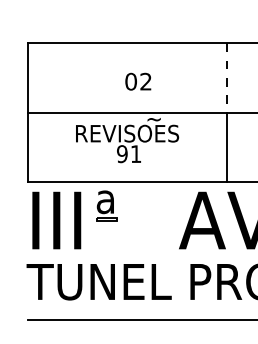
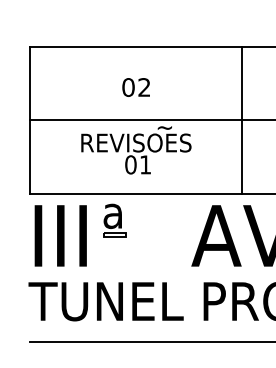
line: (226, 77) -> (242, 82), dashed -> solid
text: (138, 81) -> (136, 87), moved
text: (122, 154) -> (131, 165), 91 -> 01

